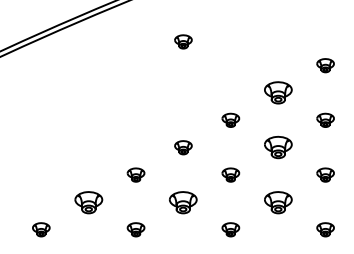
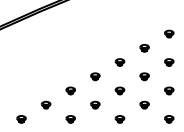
part: (183, 41) -> (95, 21), removed
part: (278, 93) -> (144, 48), size x0.62
part: (278, 147) -> (144, 76), size x0.62
part: (87, 201) -> (45, 104), size x0.62
part: (183, 201) -> (95, 104), size x0.62
part: (278, 201) -> (144, 104), size x0.62

